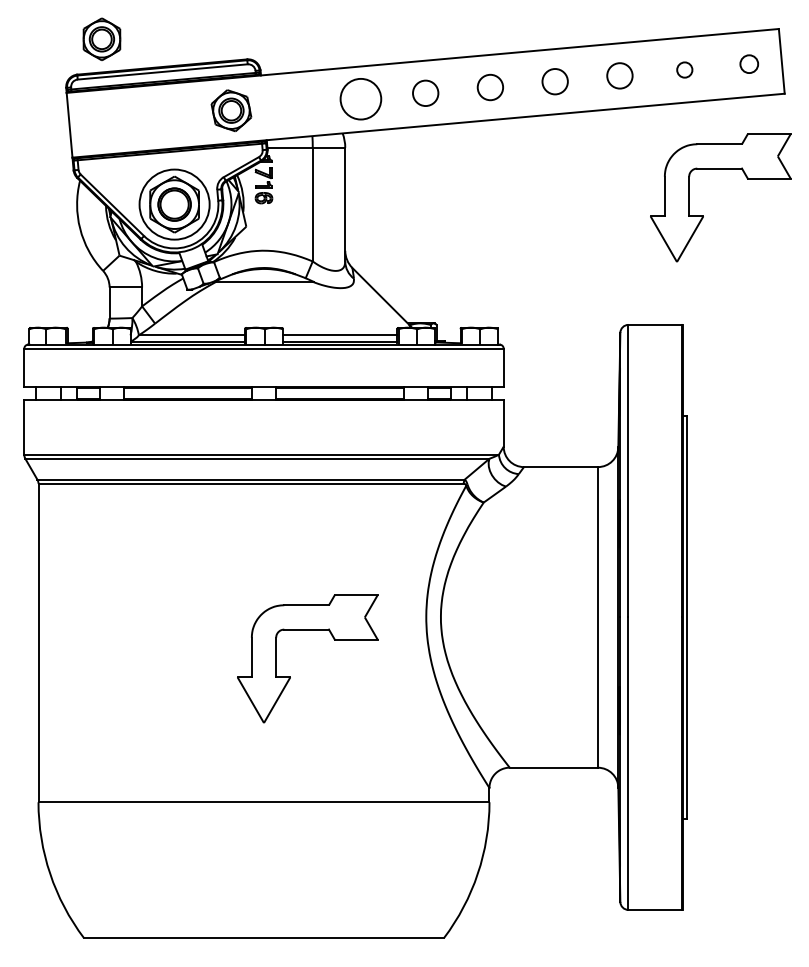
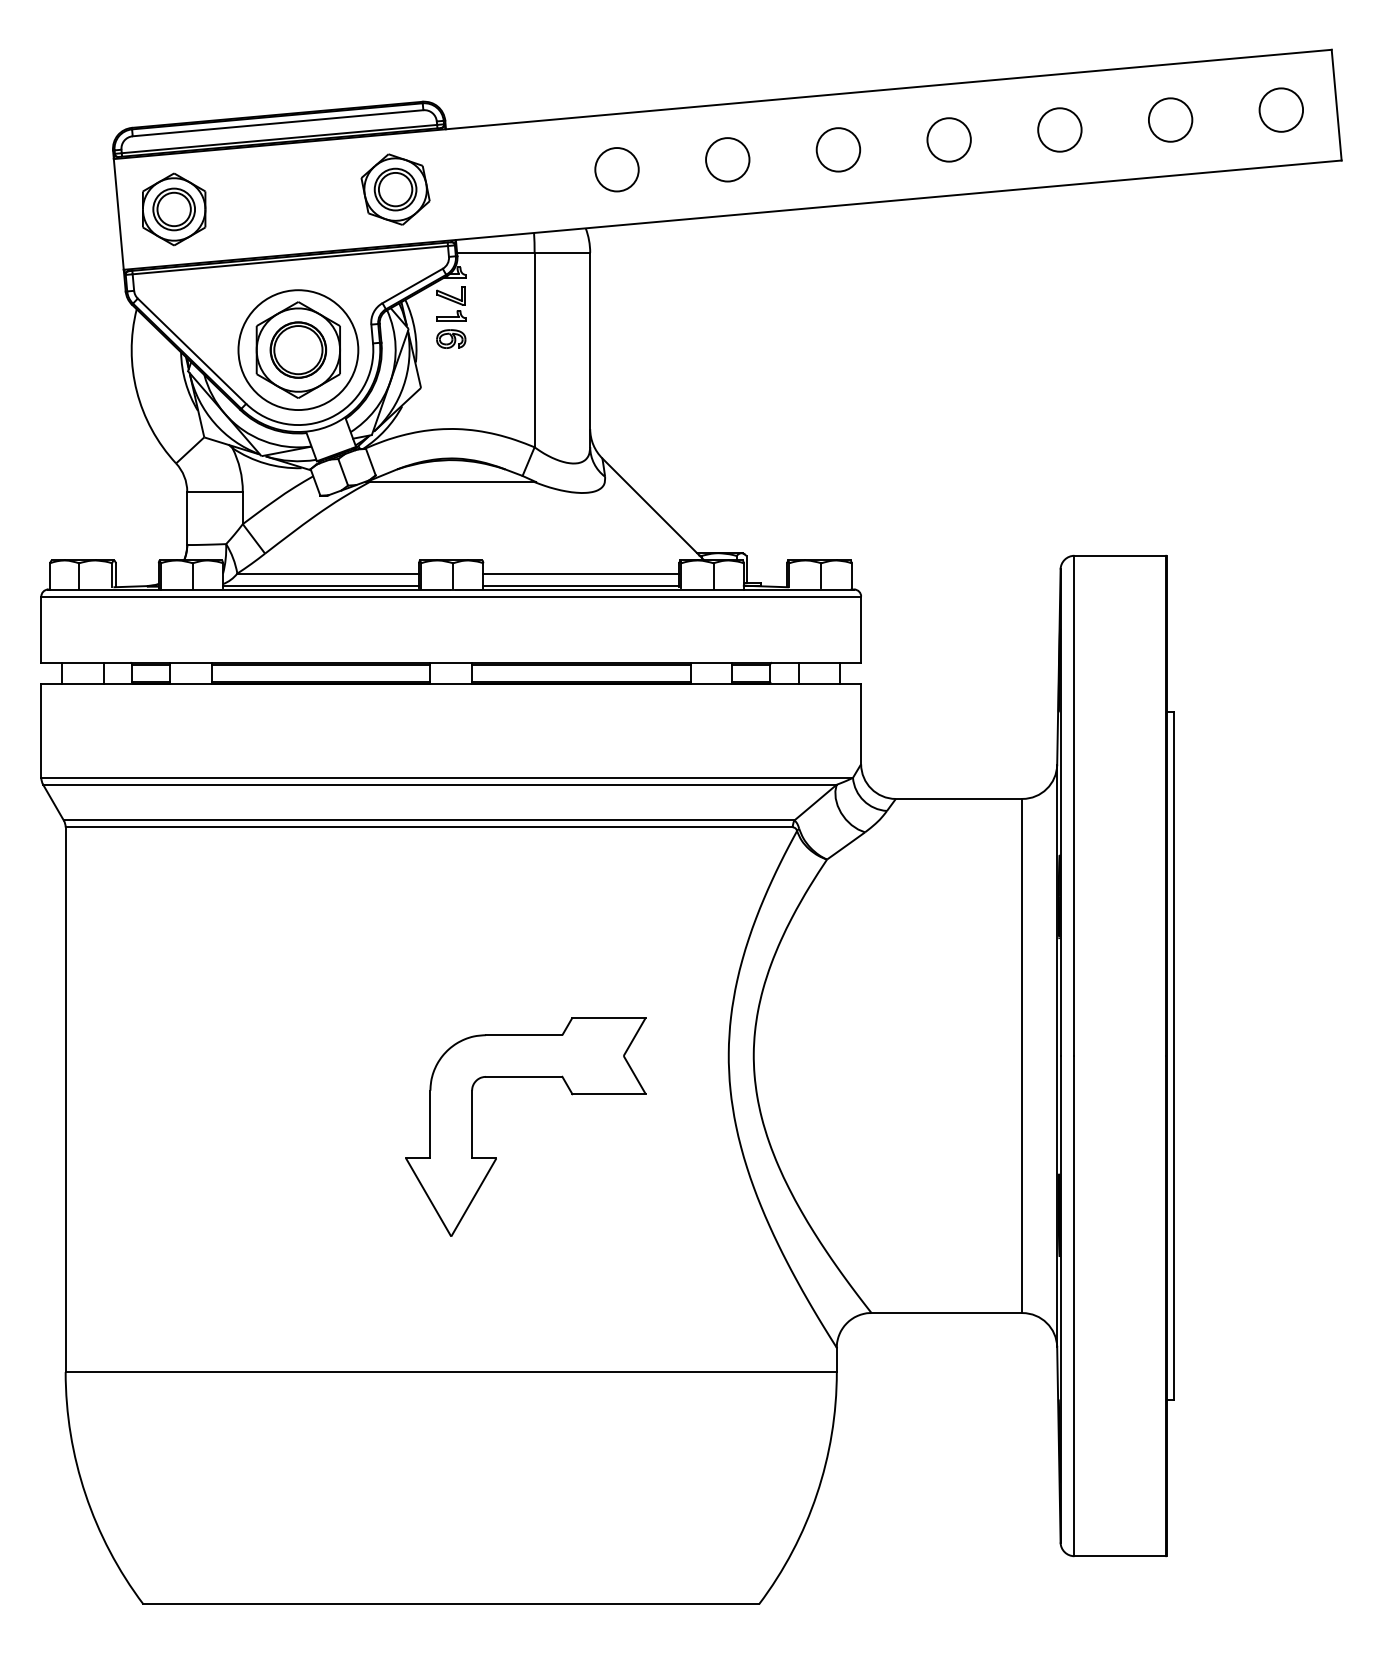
part: (101, 38) -> (173, 207), moved
circle: (748, 63) -> (1279, 108), size x1.43
circle: (684, 69) -> (1170, 119), size x1.67
circle: (360, 98) -> (616, 168), size x0.62
part: (703, 215) -> (1202, 368), removed

